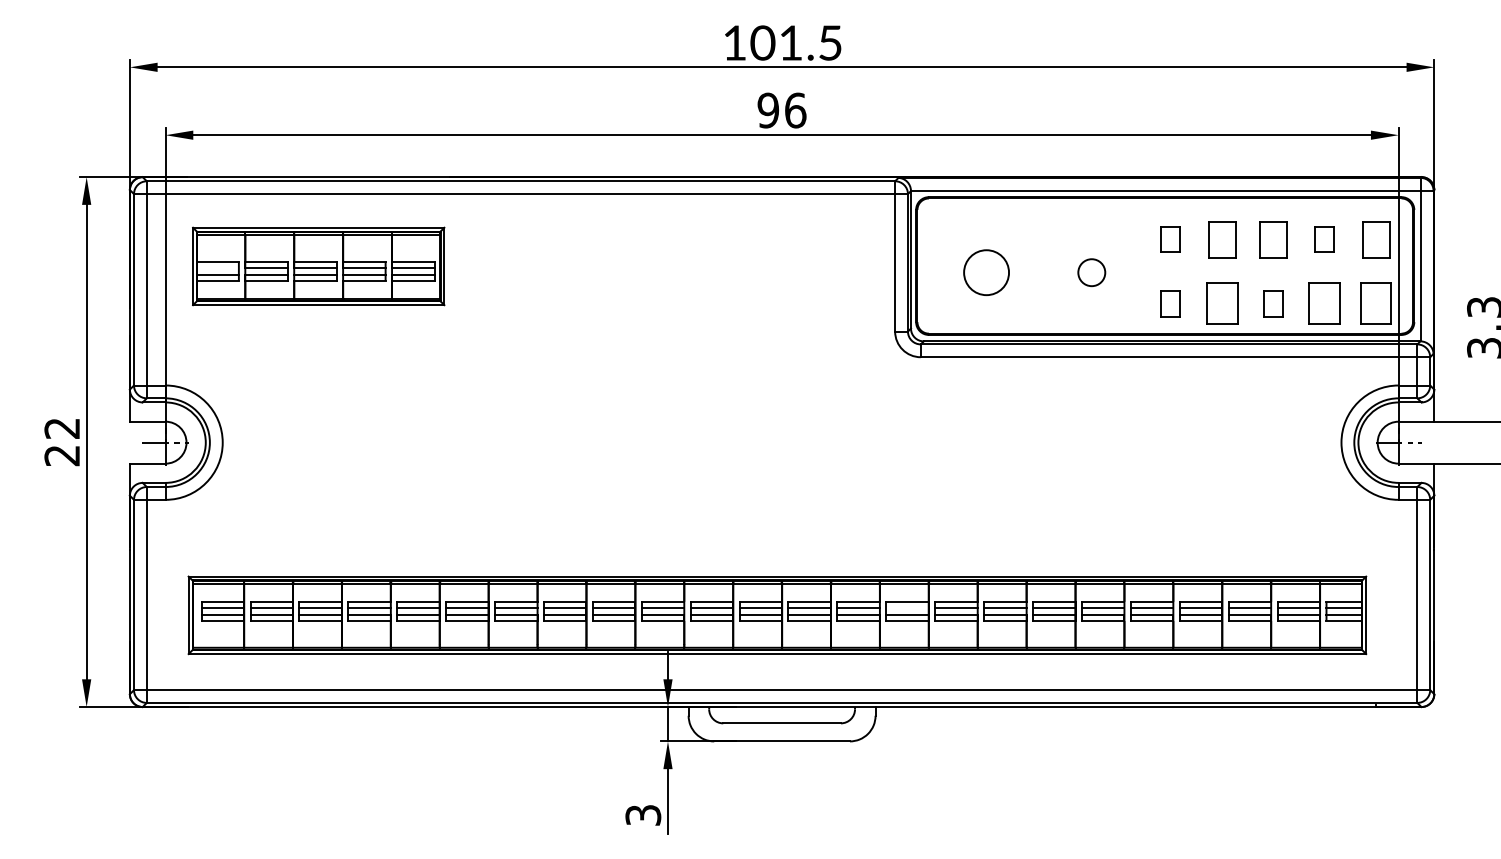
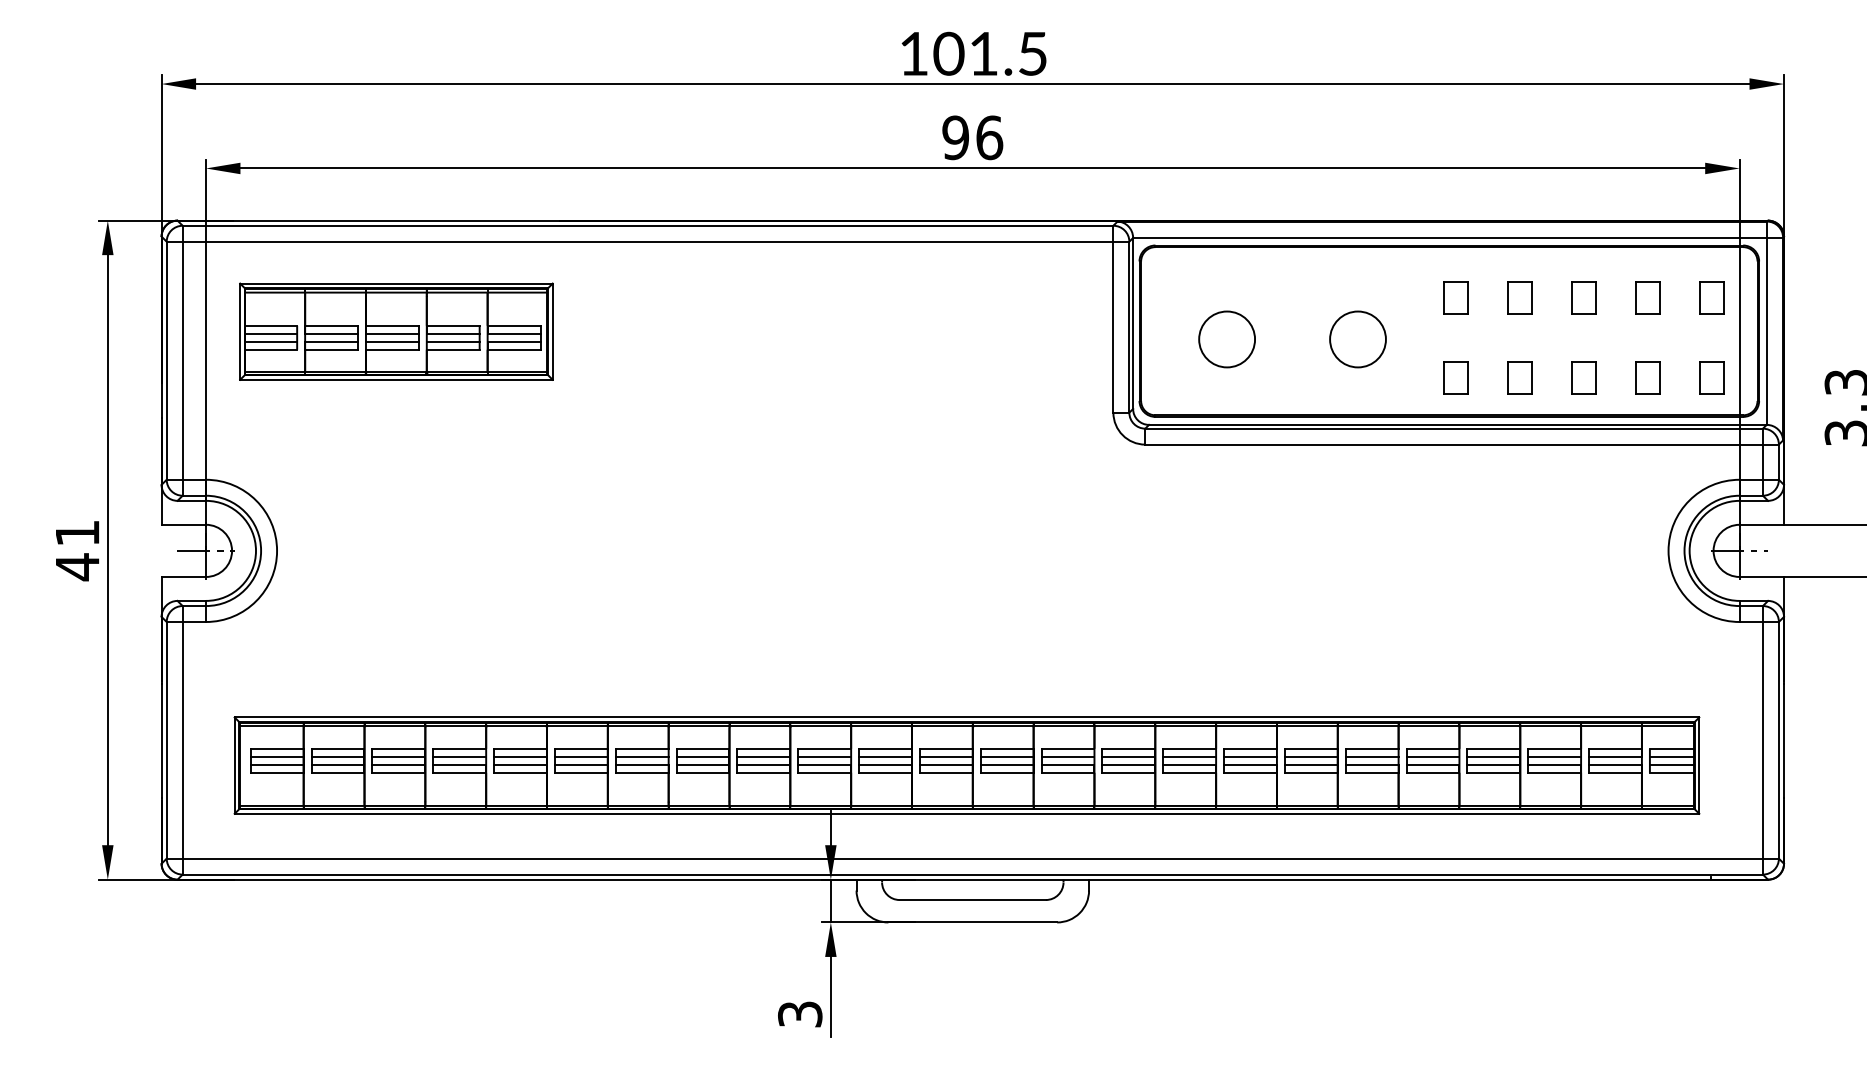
part: (1221, 238) -> (1519, 297), size x0.71
part: (1273, 238) -> (1583, 297), size x0.71
part: (1376, 238) -> (1711, 297), size x0.71
line: (218, 267) -> (271, 333), added
circle: (1091, 272) -> (1357, 339), size x1.67
part: (1221, 303) -> (1519, 377), size x0.62
part: (1324, 303) -> (1647, 377), size x0.62
part: (1376, 303) -> (1711, 377), size x0.62
text: (62, 443) -> (77, 551), 22 -> 41
line: (907, 607) -> (1128, 756), added

